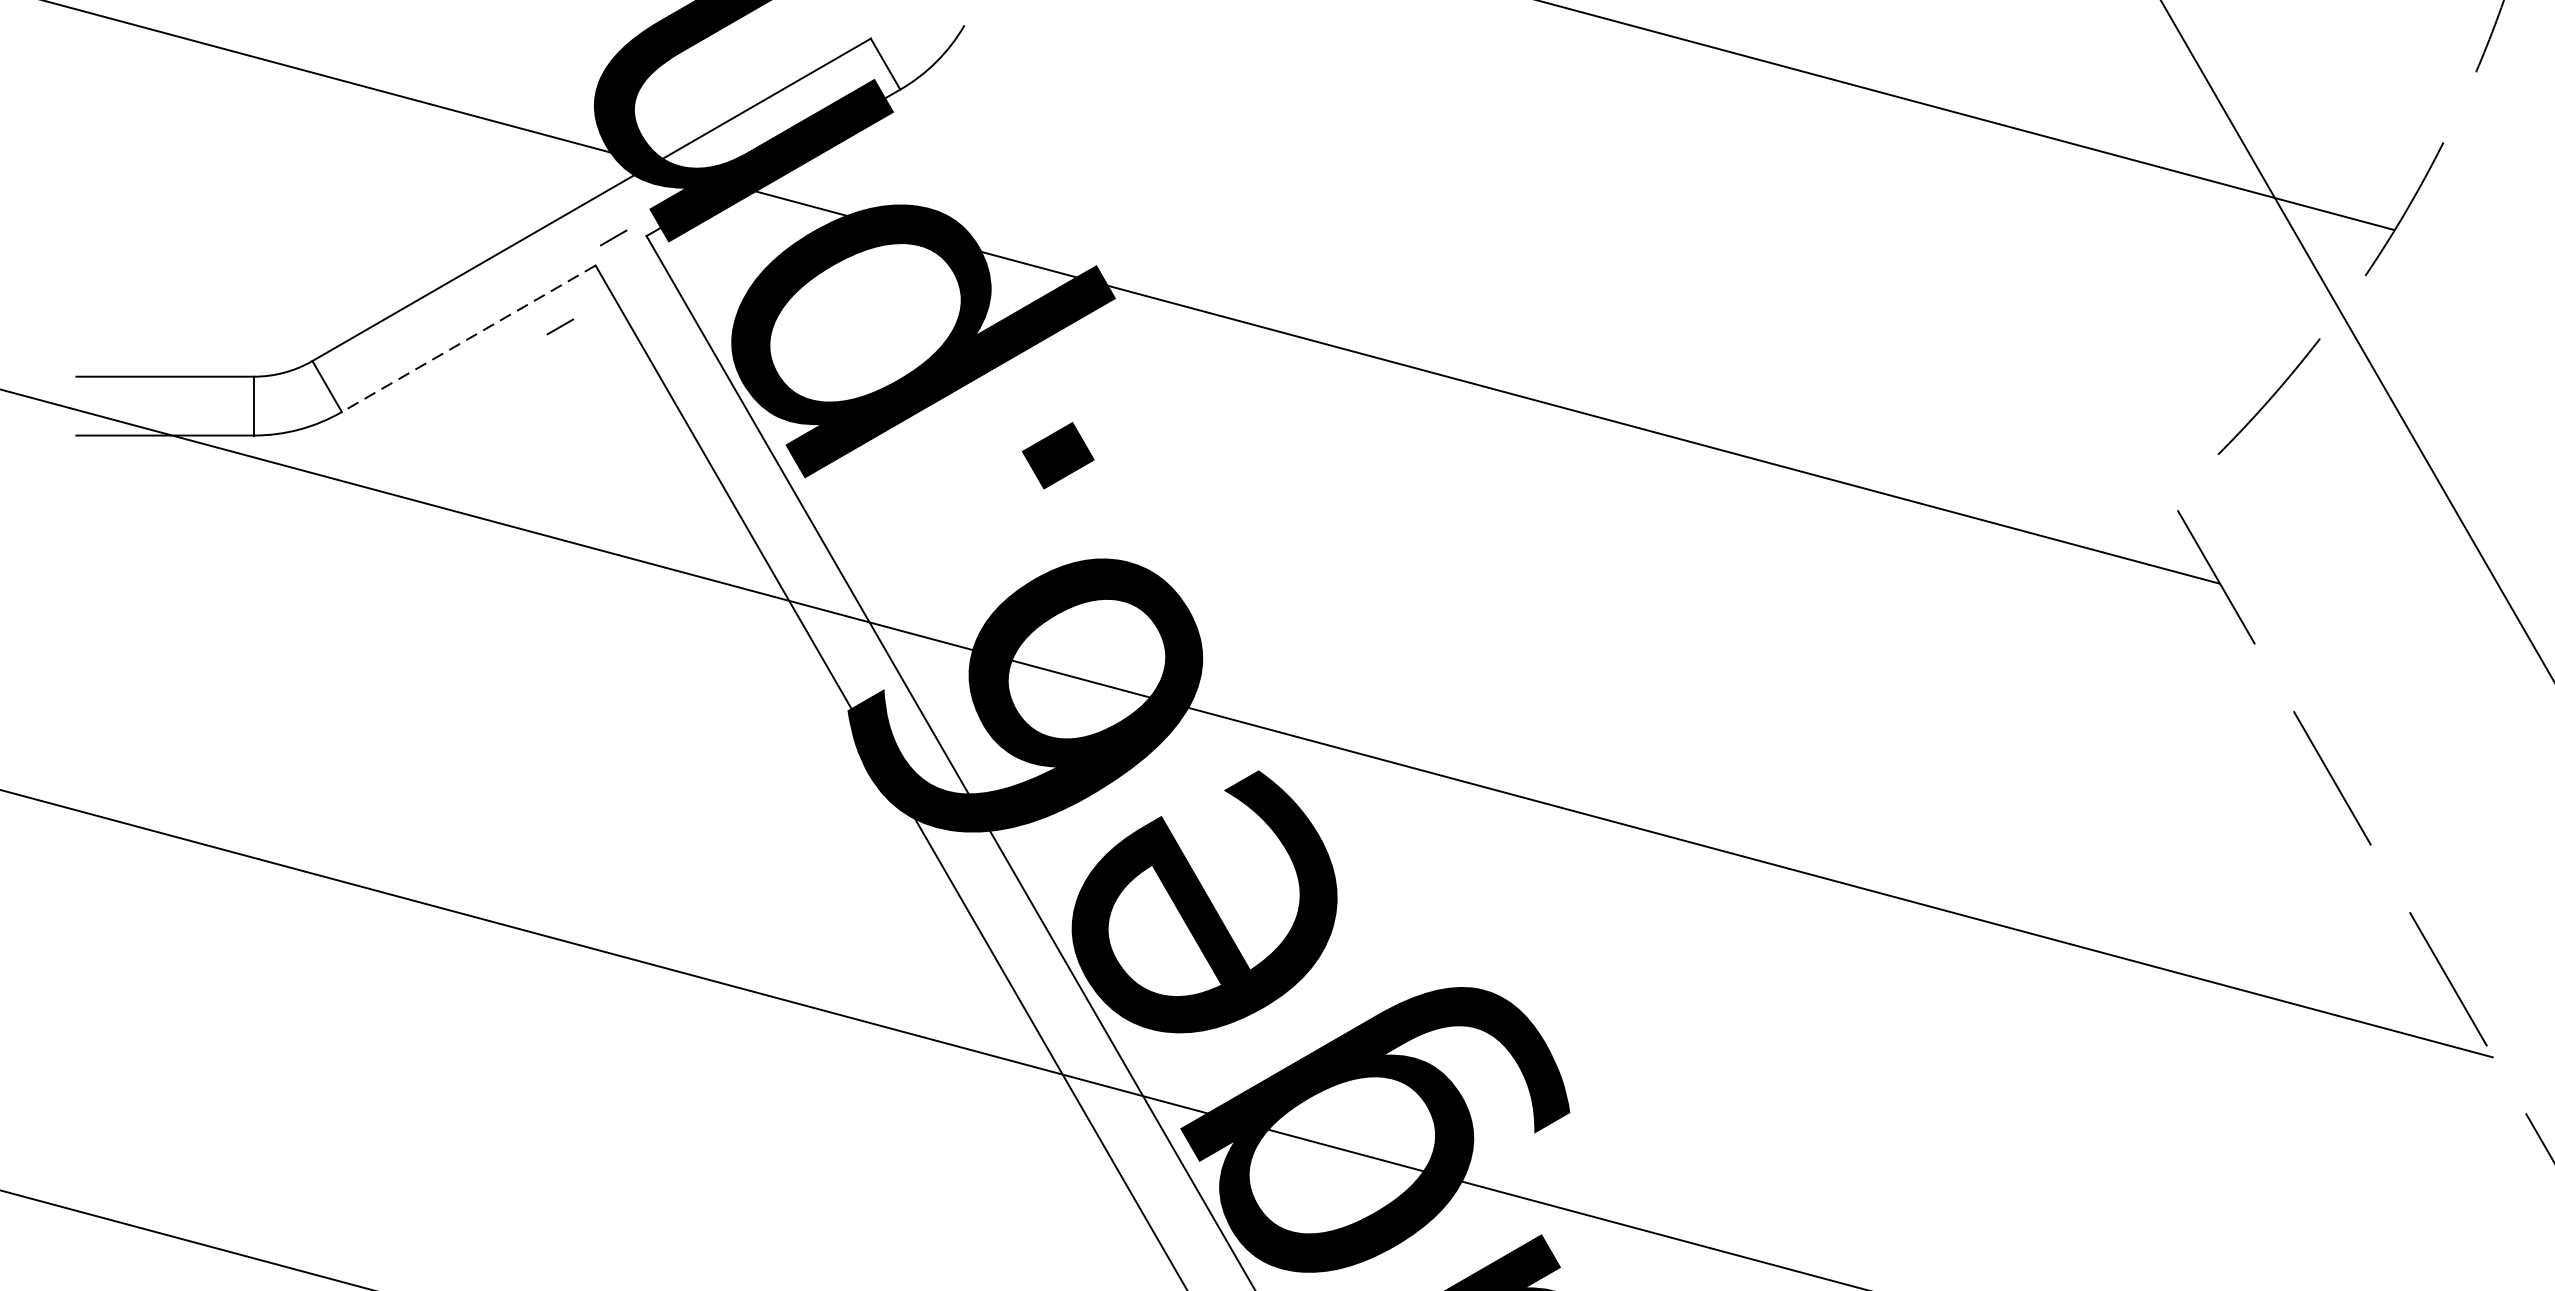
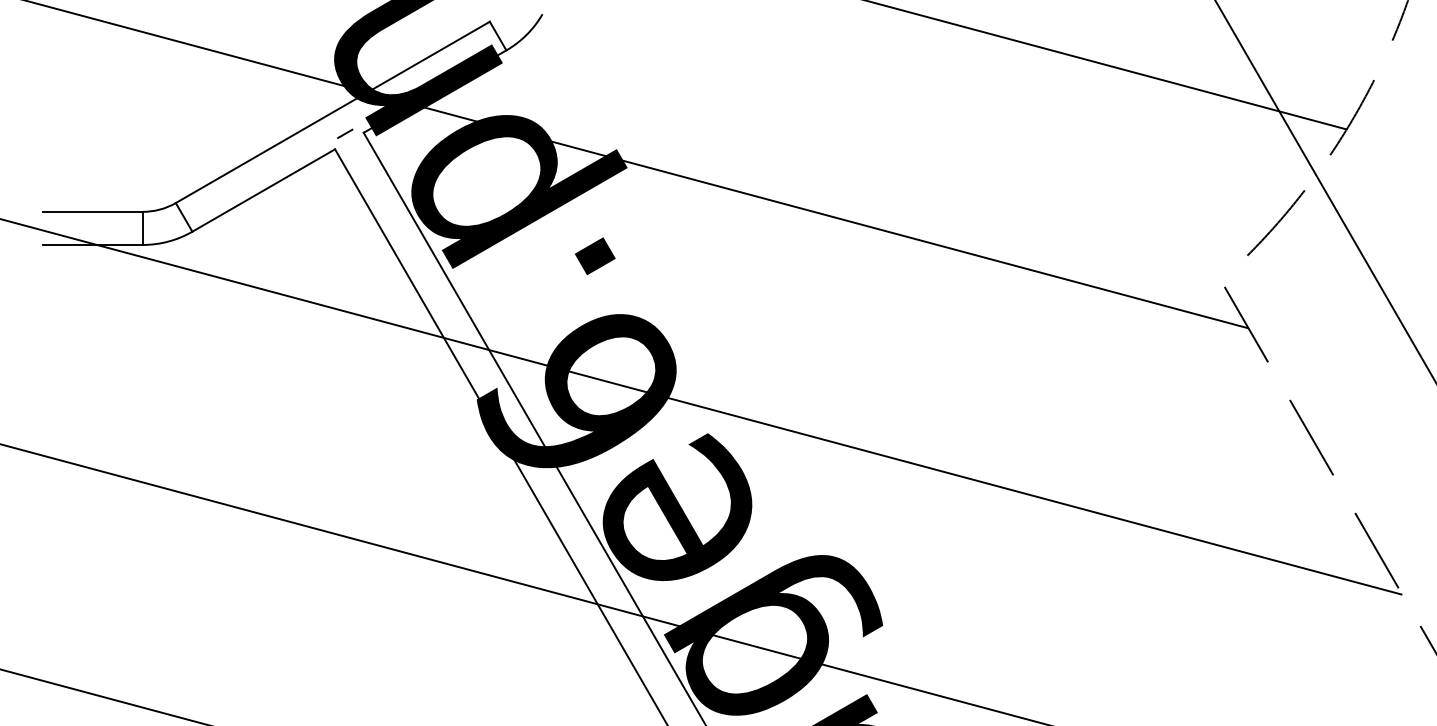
line: (560, 326) -> (315, 183), removed
line: (468, 338) -> (263, 190), dashed -> solid

